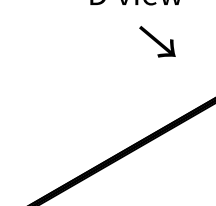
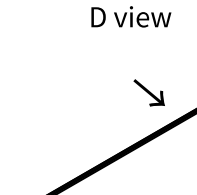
text: (156, 41) -> (148, 92), moved

